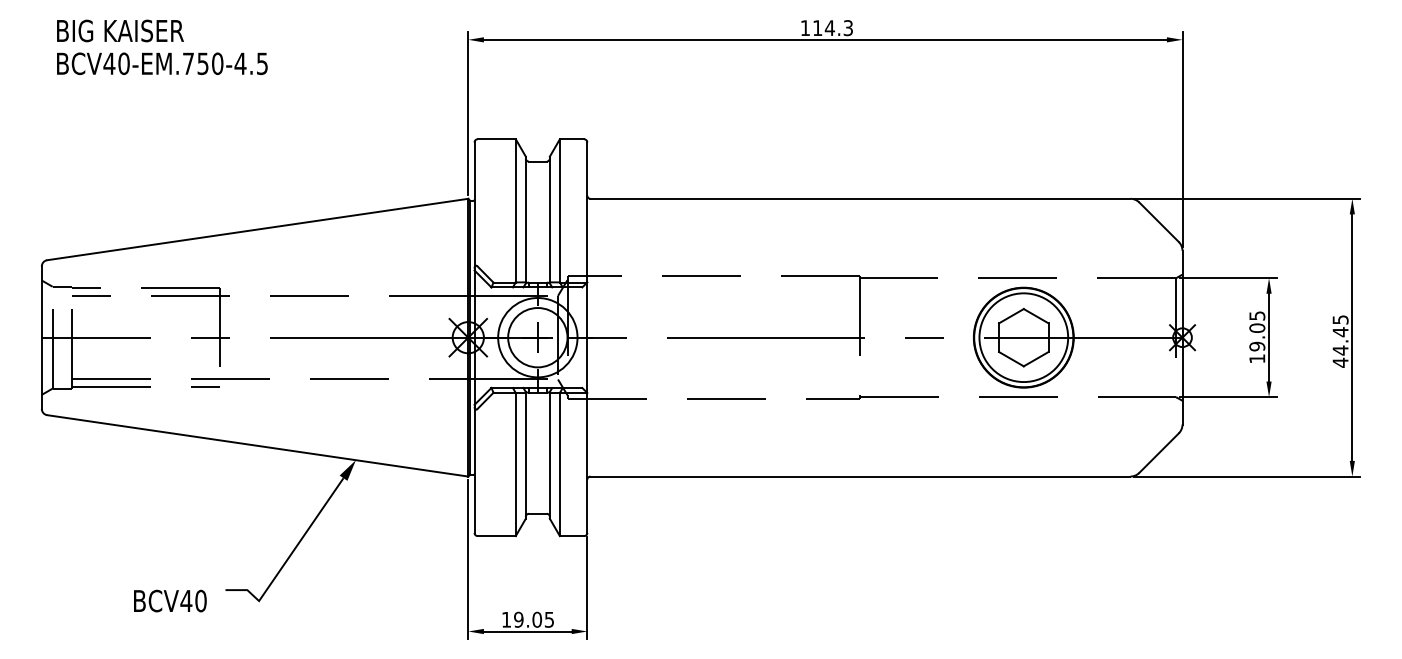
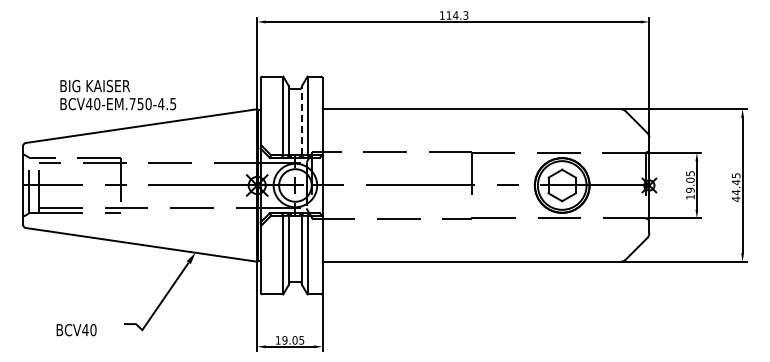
text: (162, 48) -> (118, 95), moved
line: (550, 219) -> (302, 120), solid -> dashed
text: (170, 601) -> (76, 330), moved

